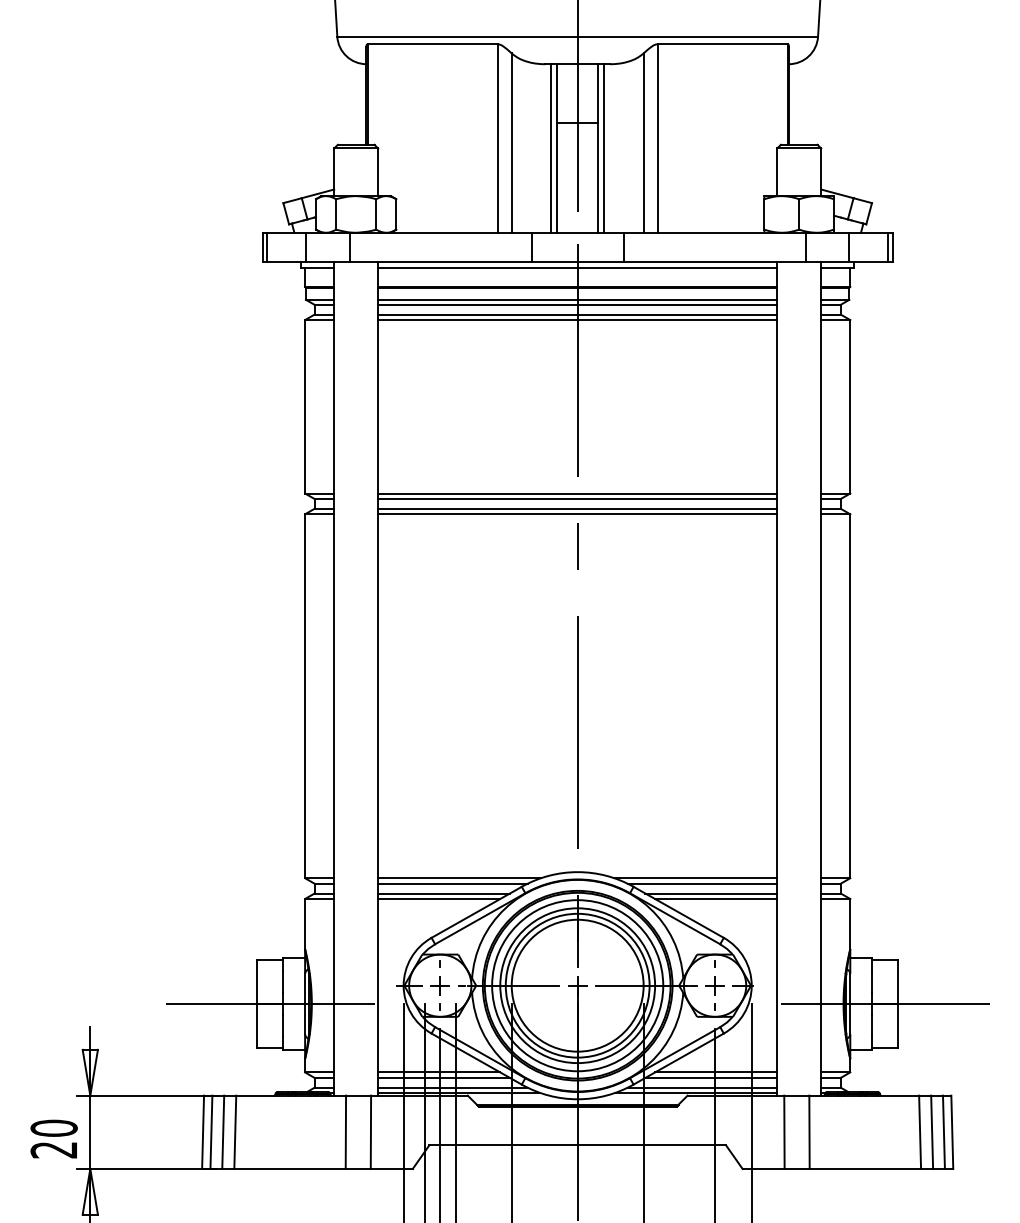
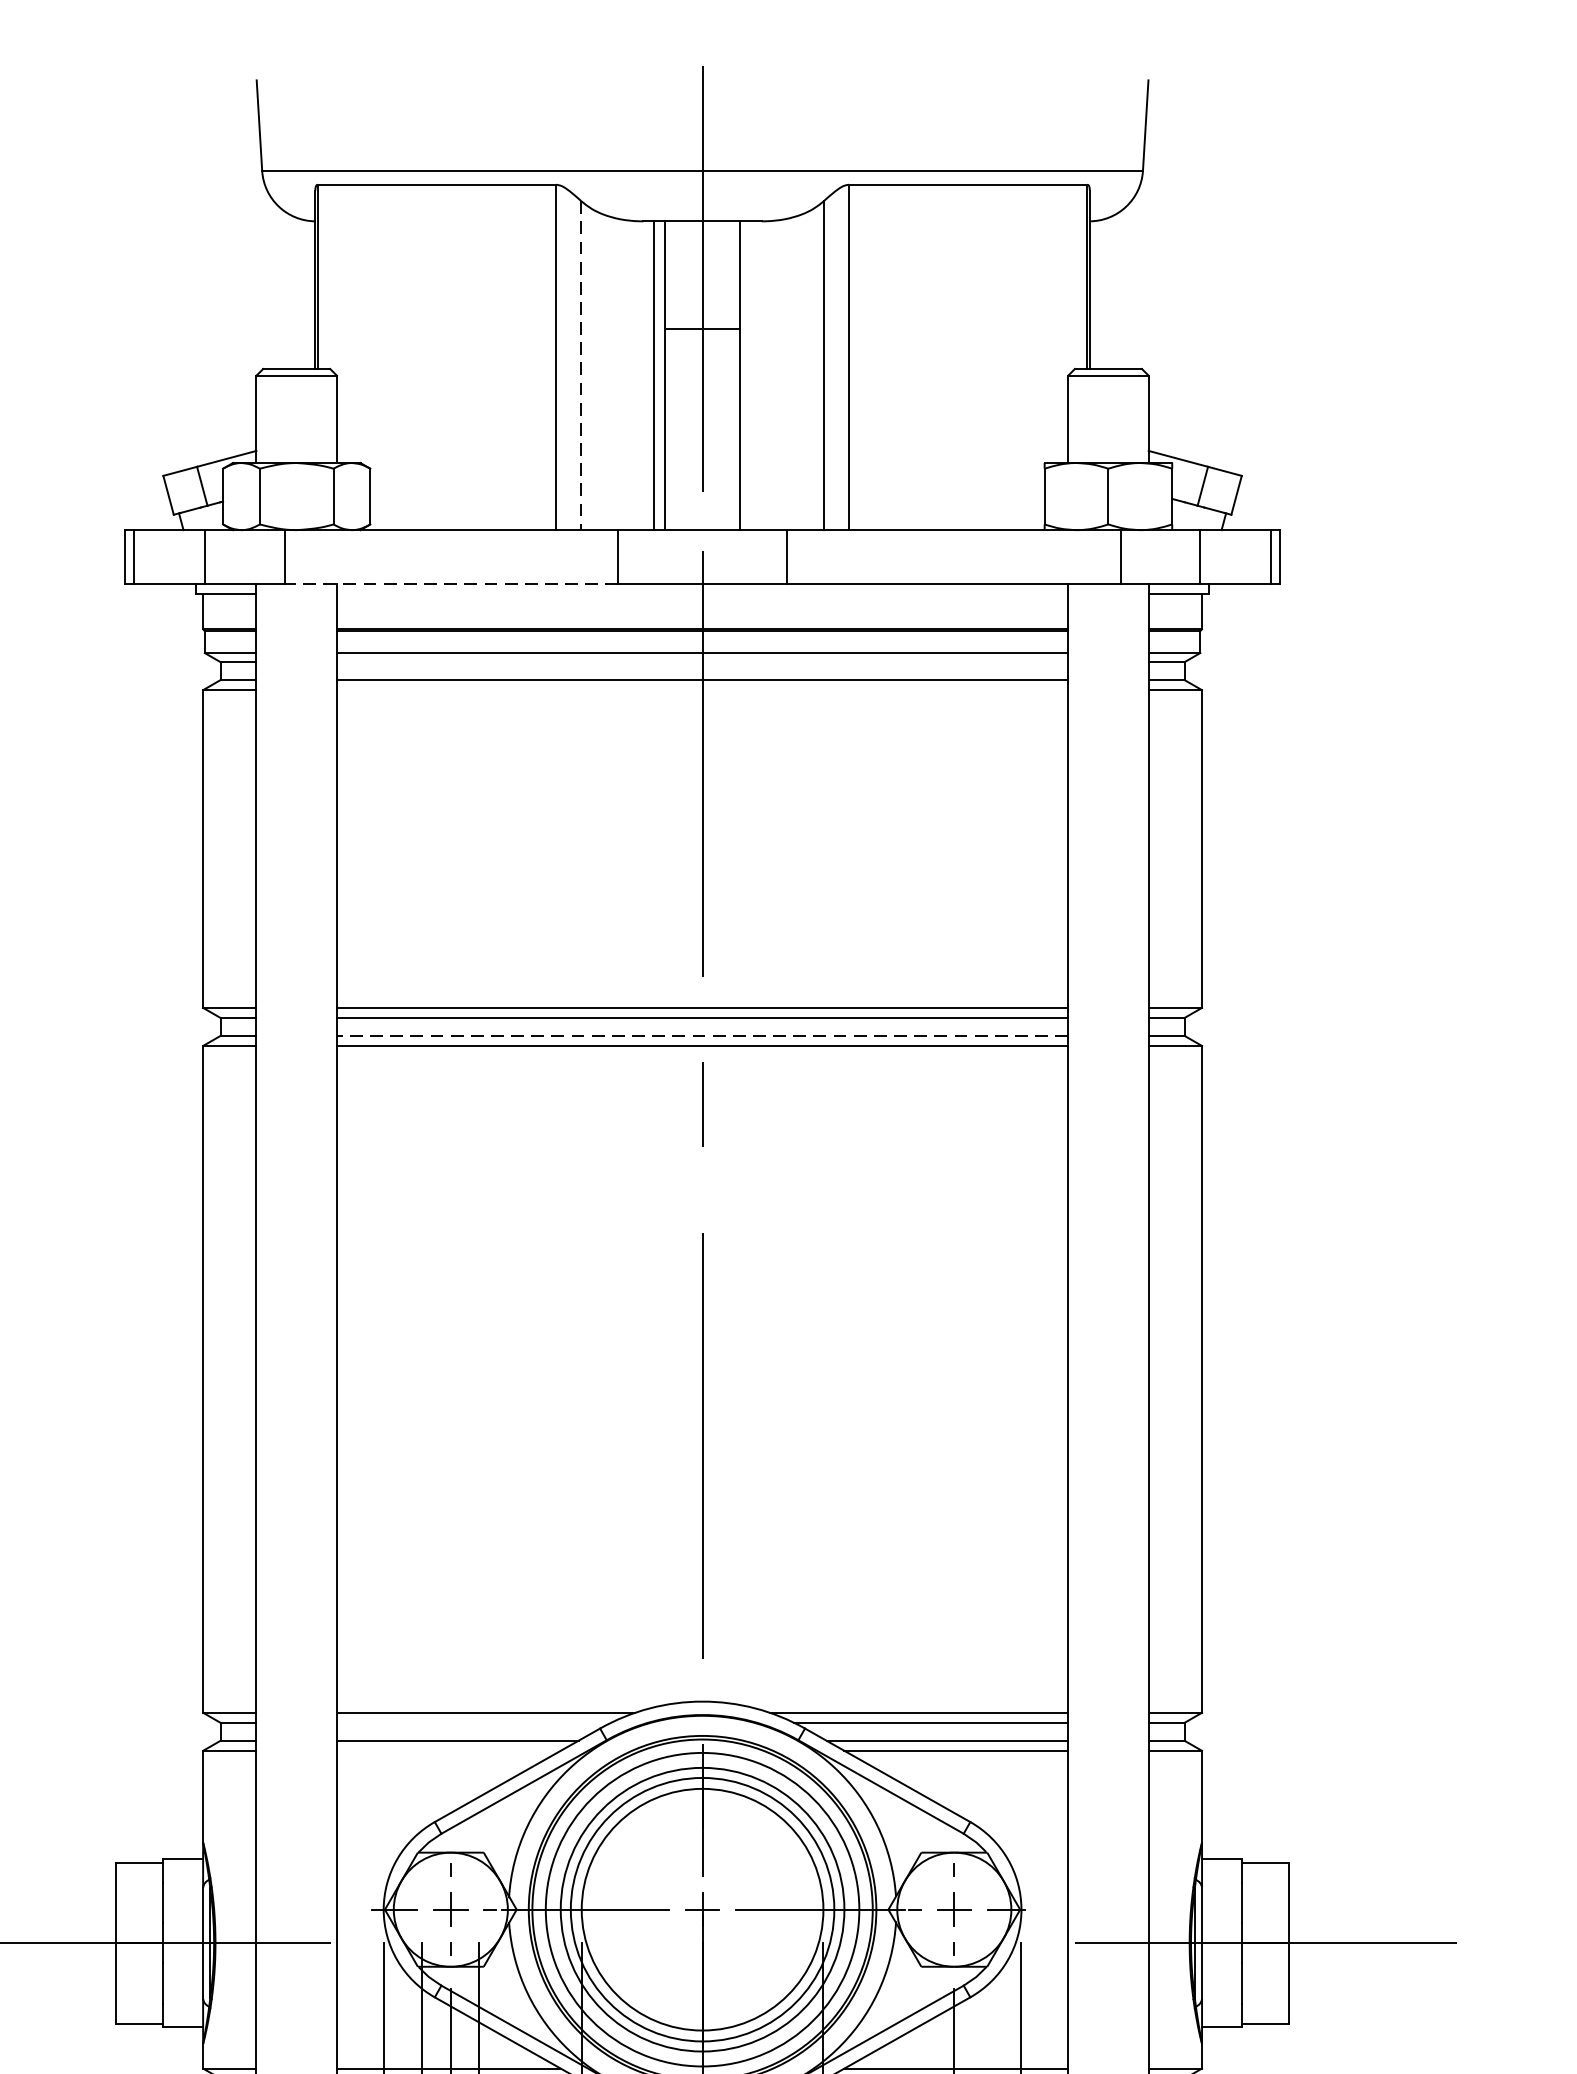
line: (511, 143) -> (581, 366), solid -> dashed
line: (604, 148) -> (751, 375), removed
line: (440, 262) -> (451, 584), solid -> dashed
line: (577, 267) -> (702, 593), removed
line: (577, 304) -> (702, 661), removed
line: (577, 320) -> (702, 690), removed
line: (577, 508) -> (702, 1035), solid -> dashed
line: (452, 883) -> (473, 1722), removed
line: (439, 899) -> (449, 1751), removed

